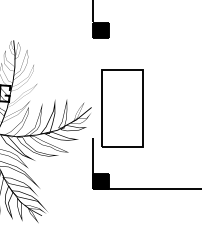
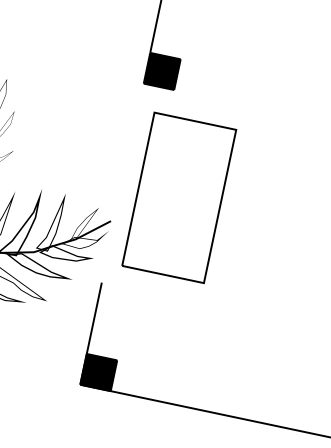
part: (122, 108) -> (179, 198), moved

